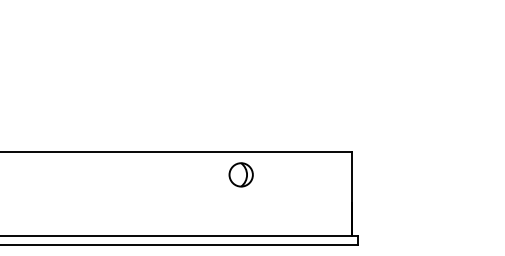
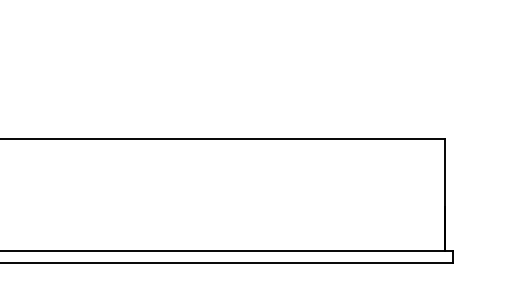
part: (240, 174) -> (295, 169), removed

